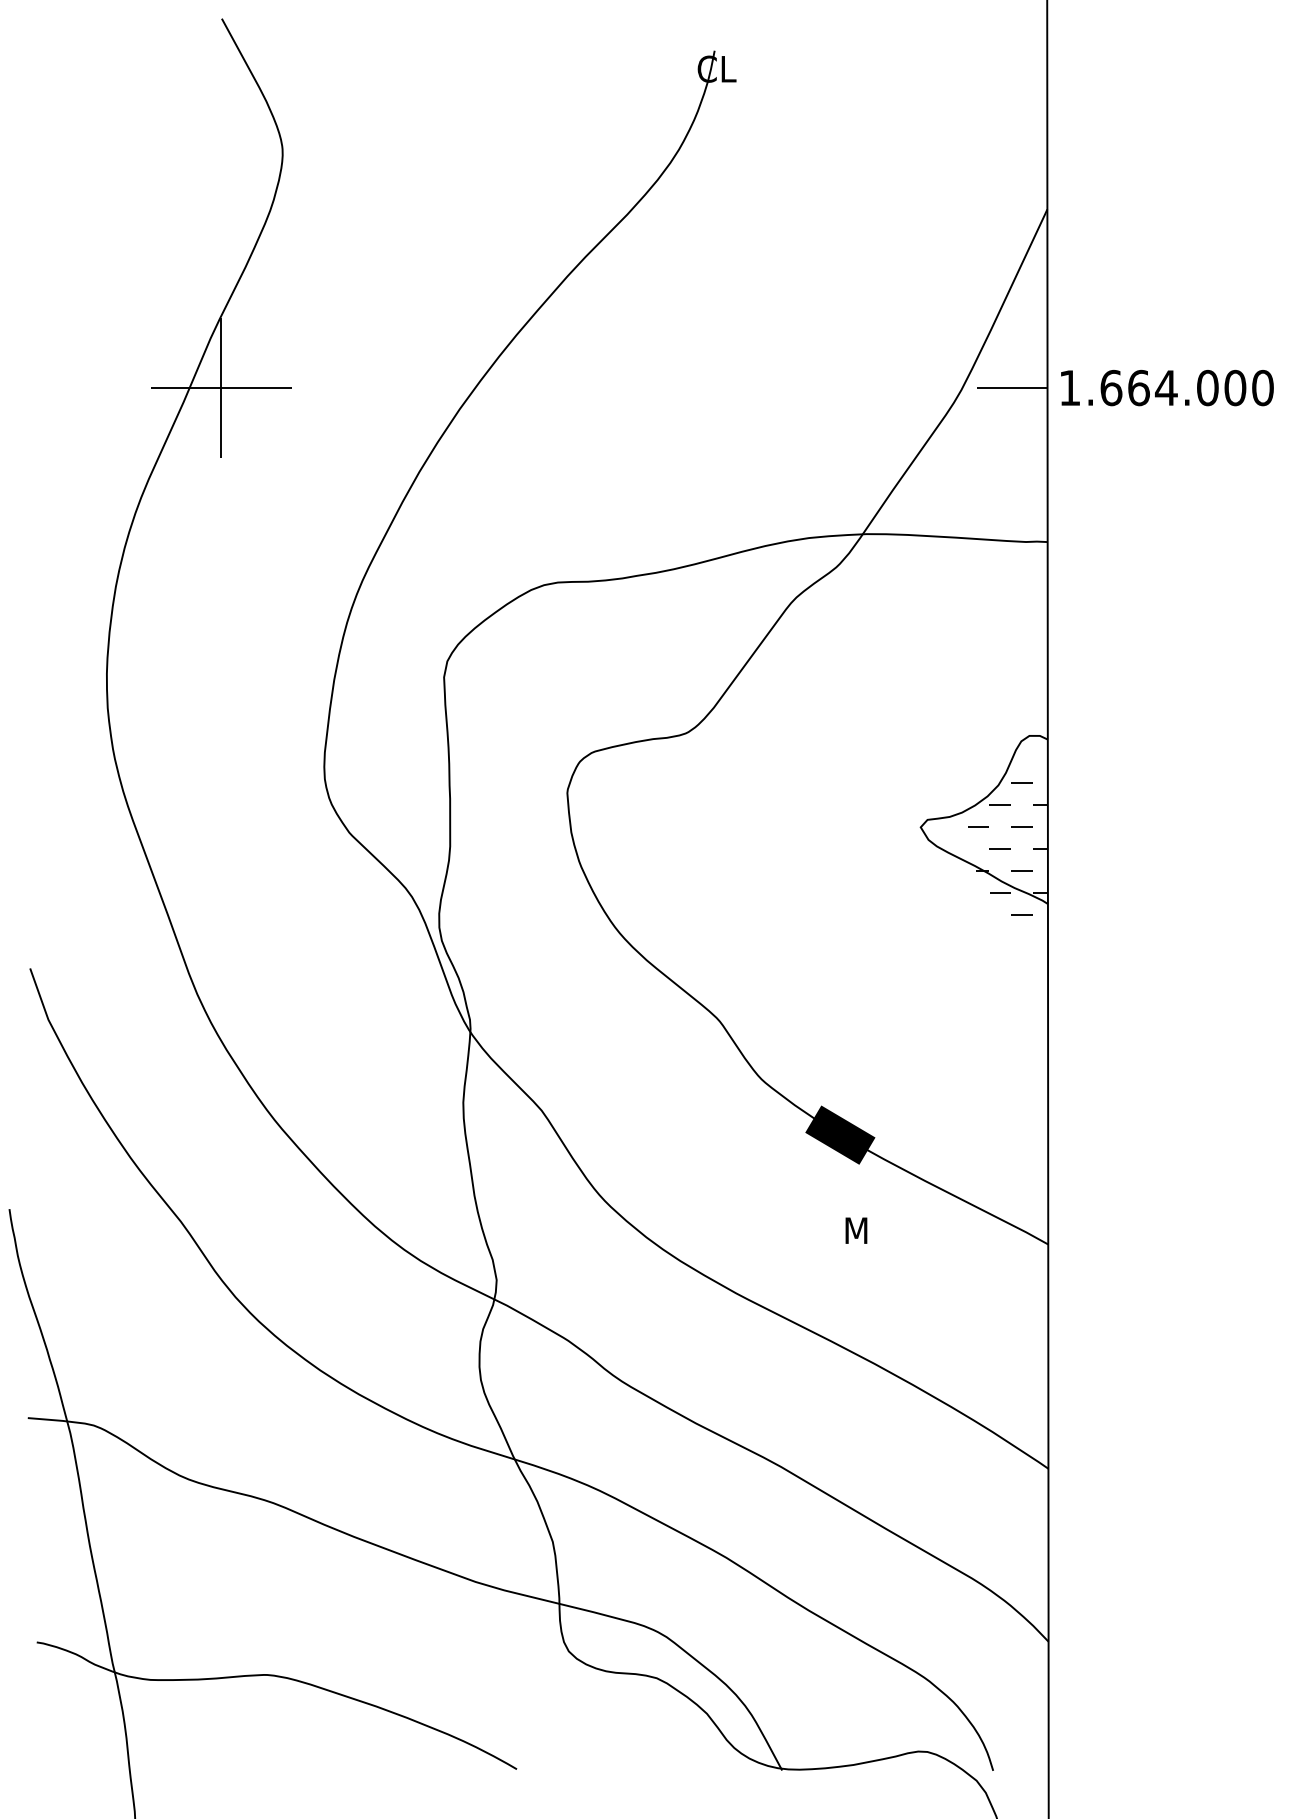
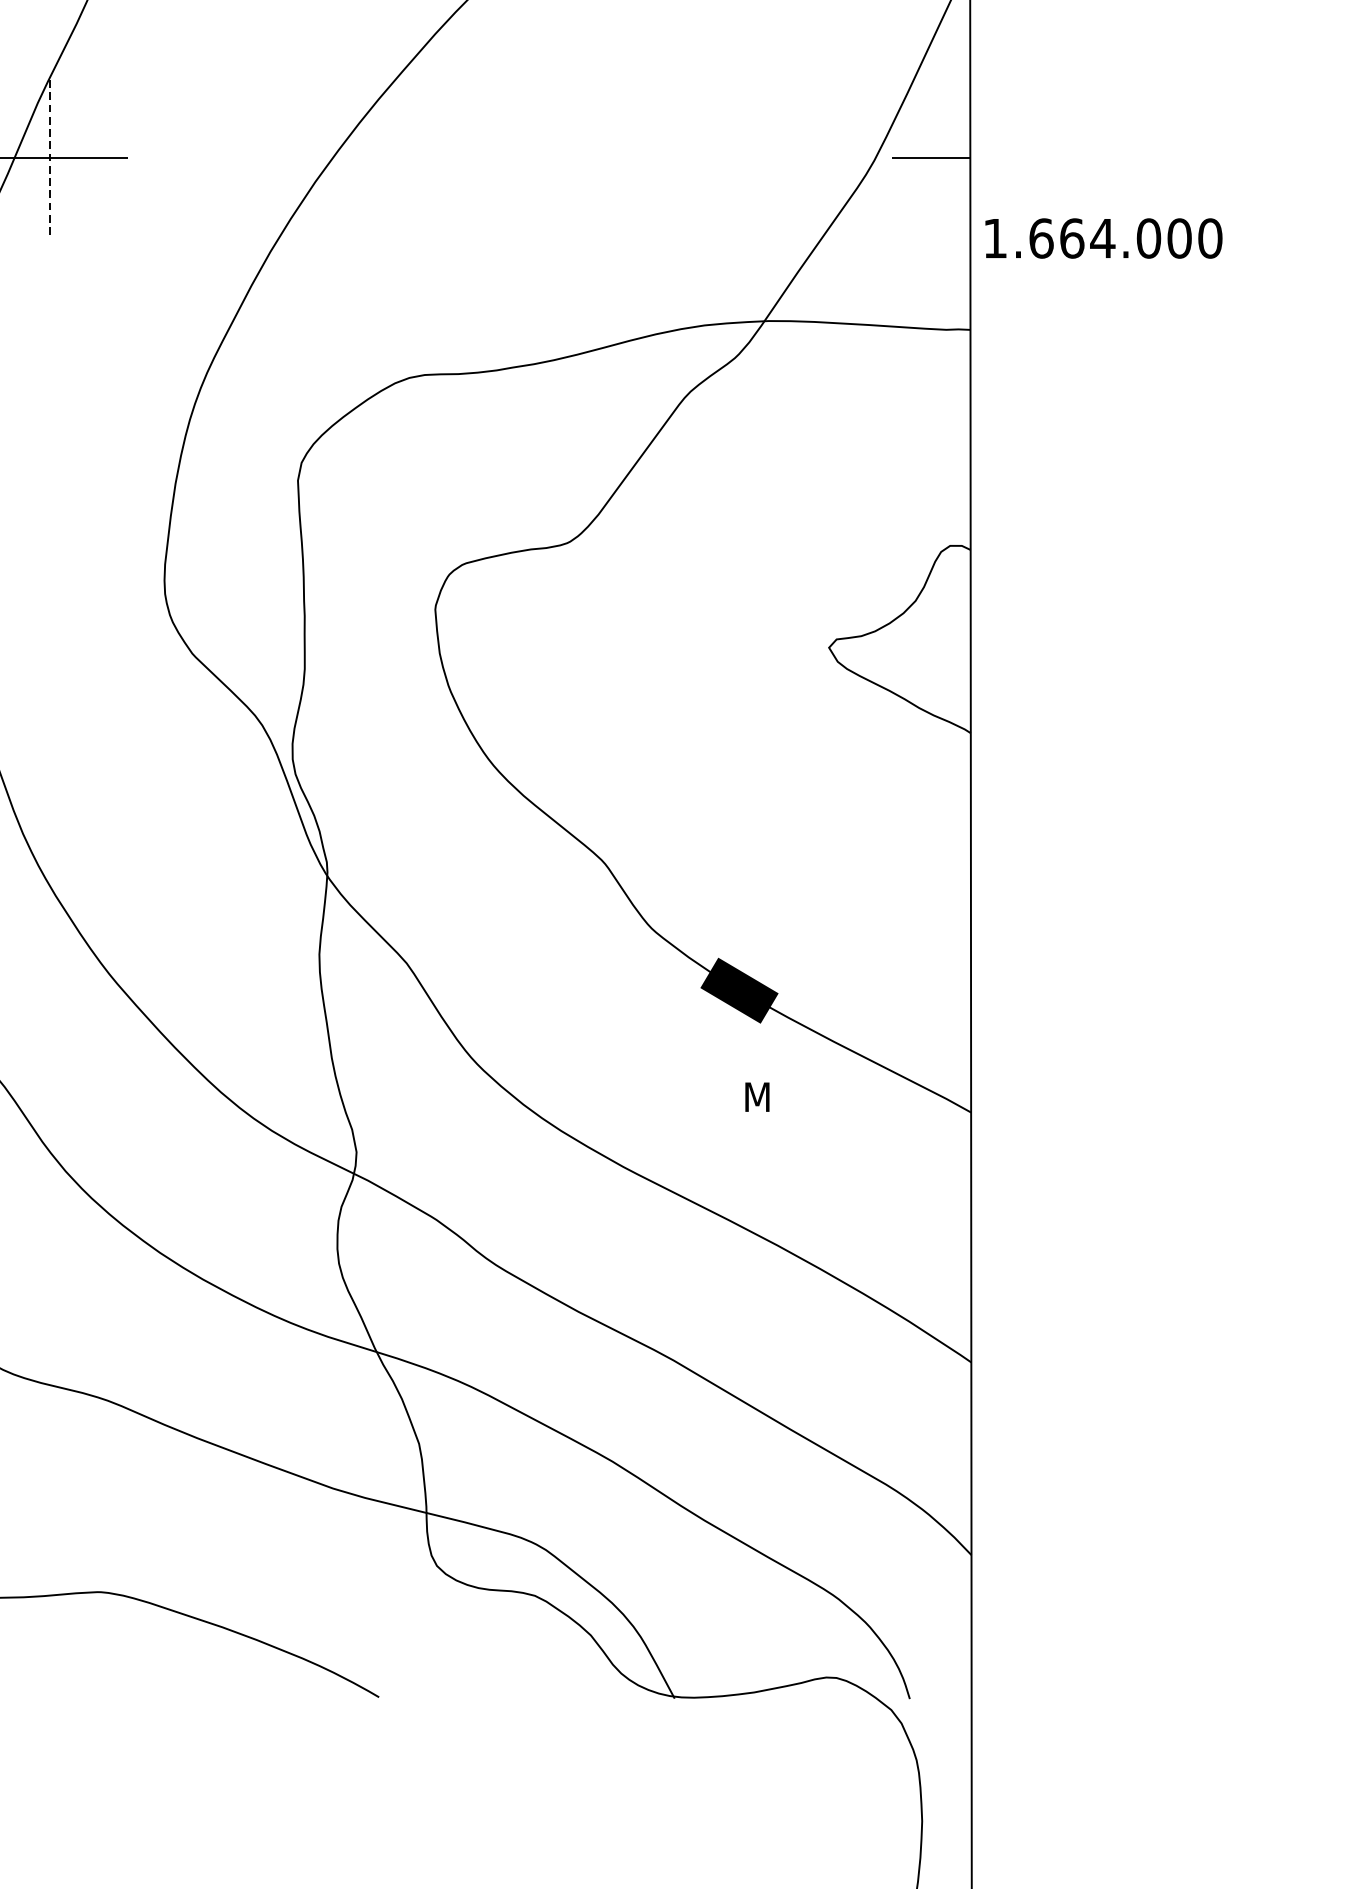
line: (221, 388) -> (49, 158), solid -> dashed
text: (1167, 388) -> (1104, 239), moved
hatch: (1007, 848) -> (925, 671), removed

